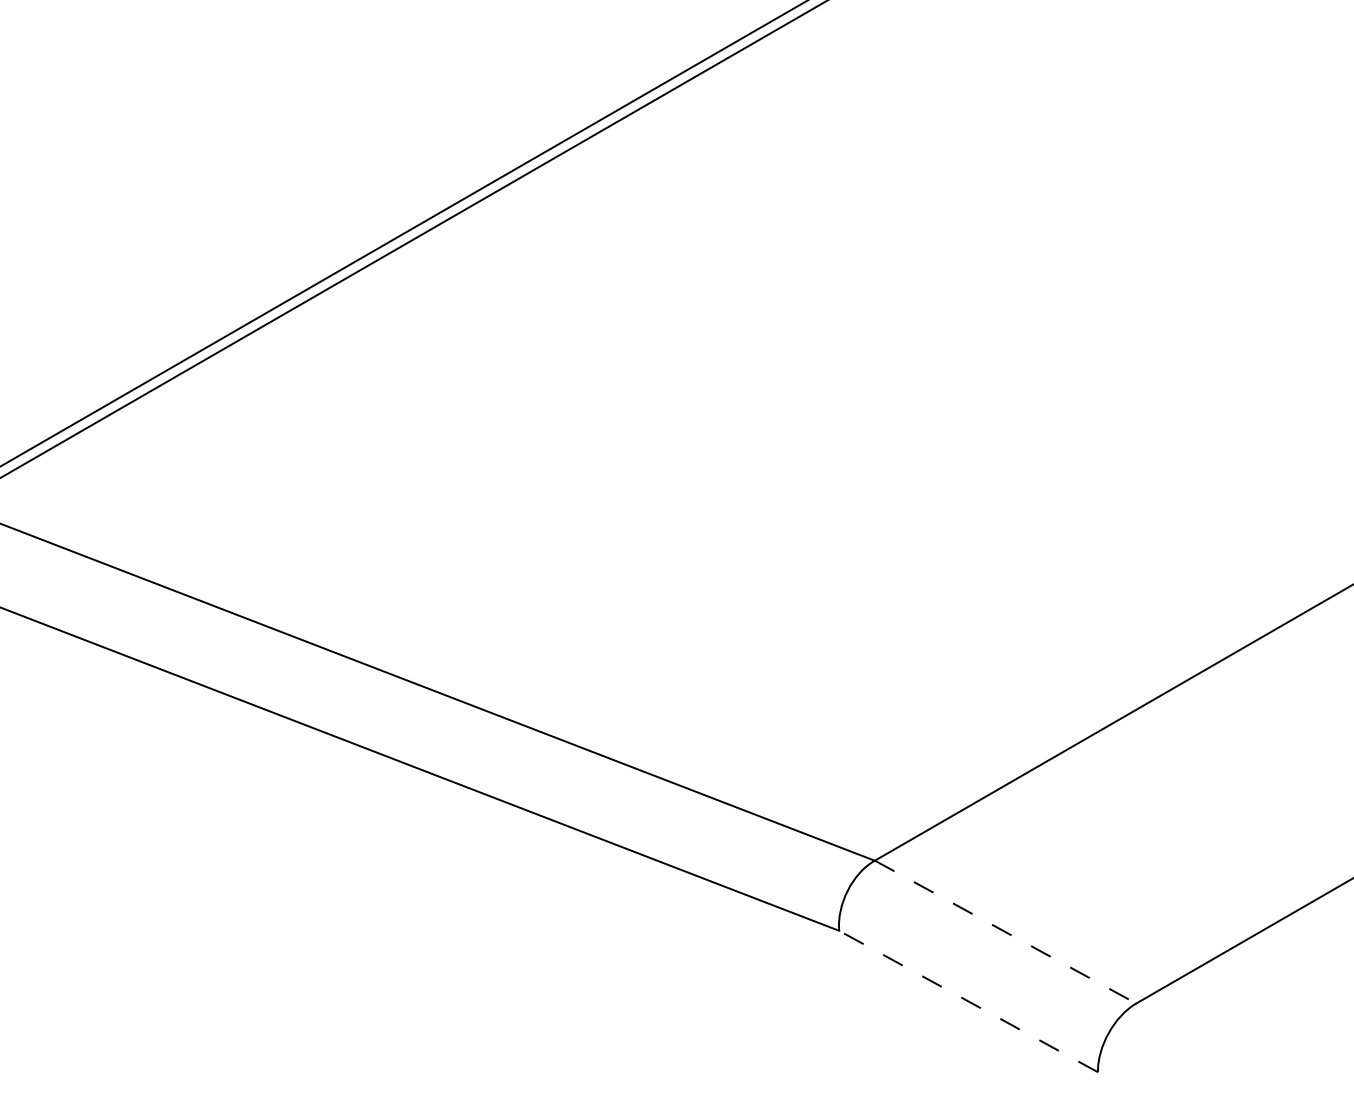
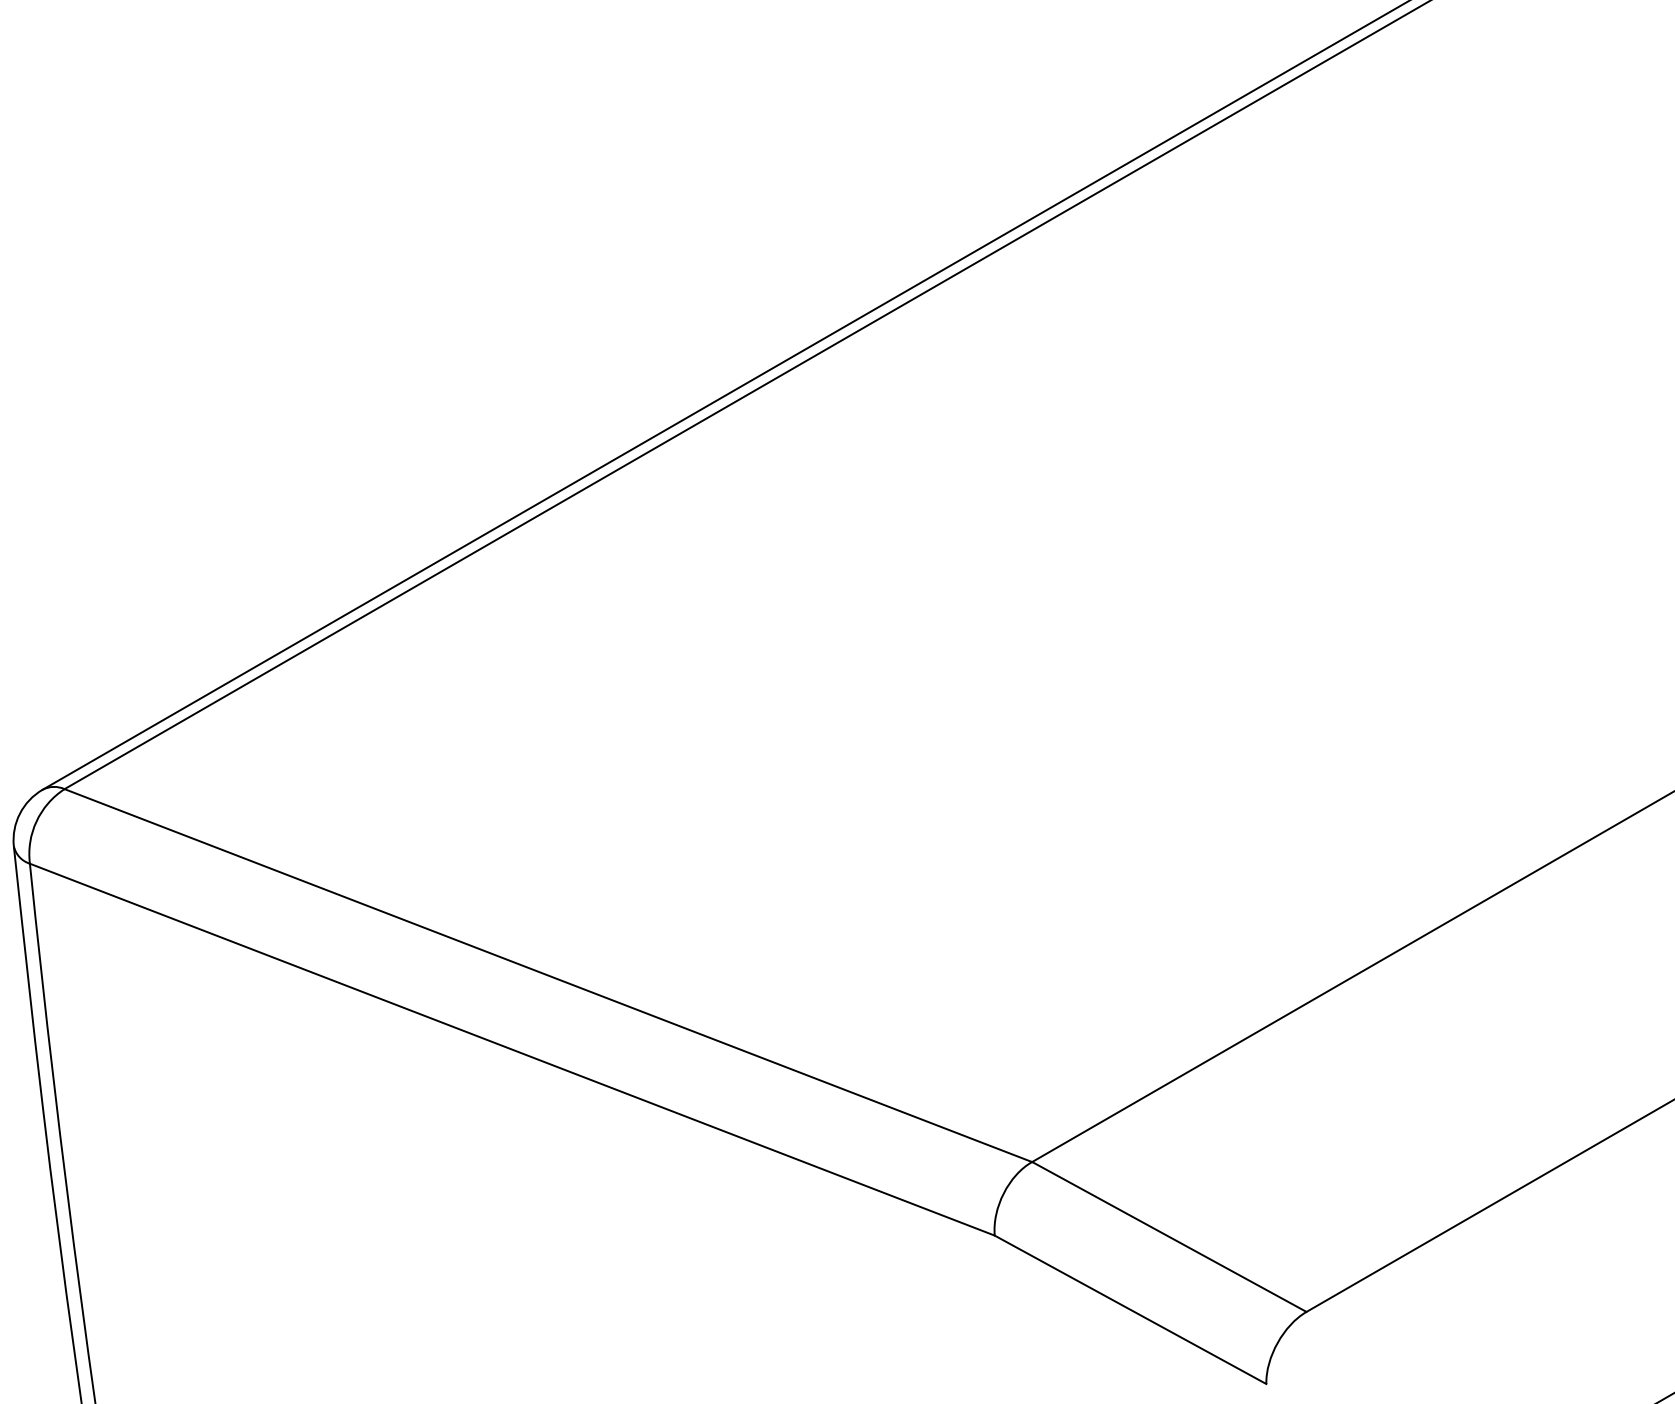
line: (1005, 932) -> (1169, 1237), dashed -> solid
line: (968, 1001) -> (1130, 1309), dashed -> solid

